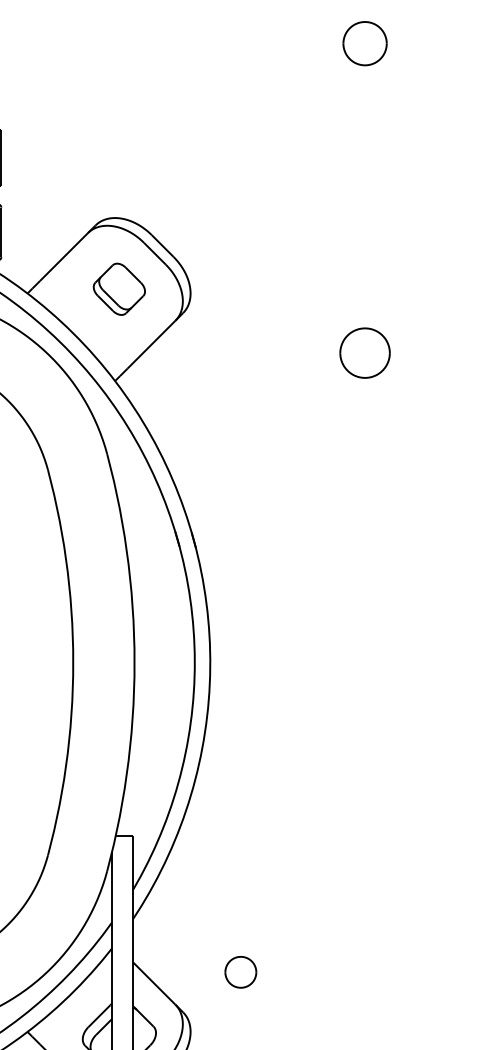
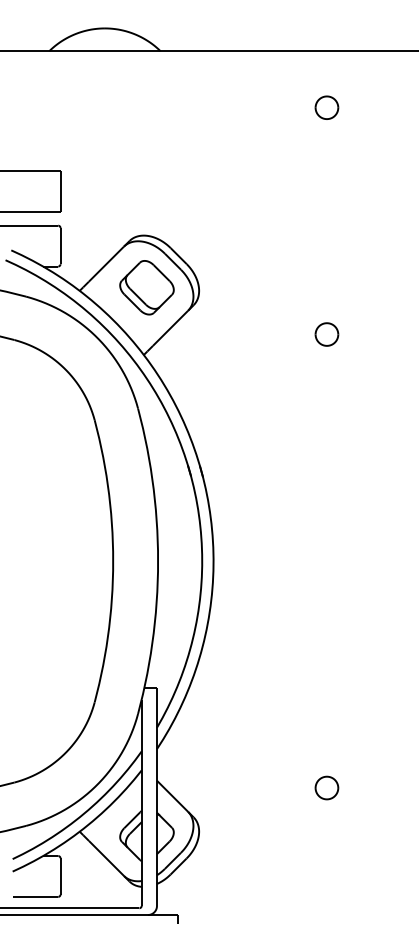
part: (364, 43) -> (326, 107), size x0.71
part: (118, 288) -> (146, 287), size x1.43
part: (364, 353) -> (326, 334), size x0.62
part: (240, 971) -> (326, 787), moved

